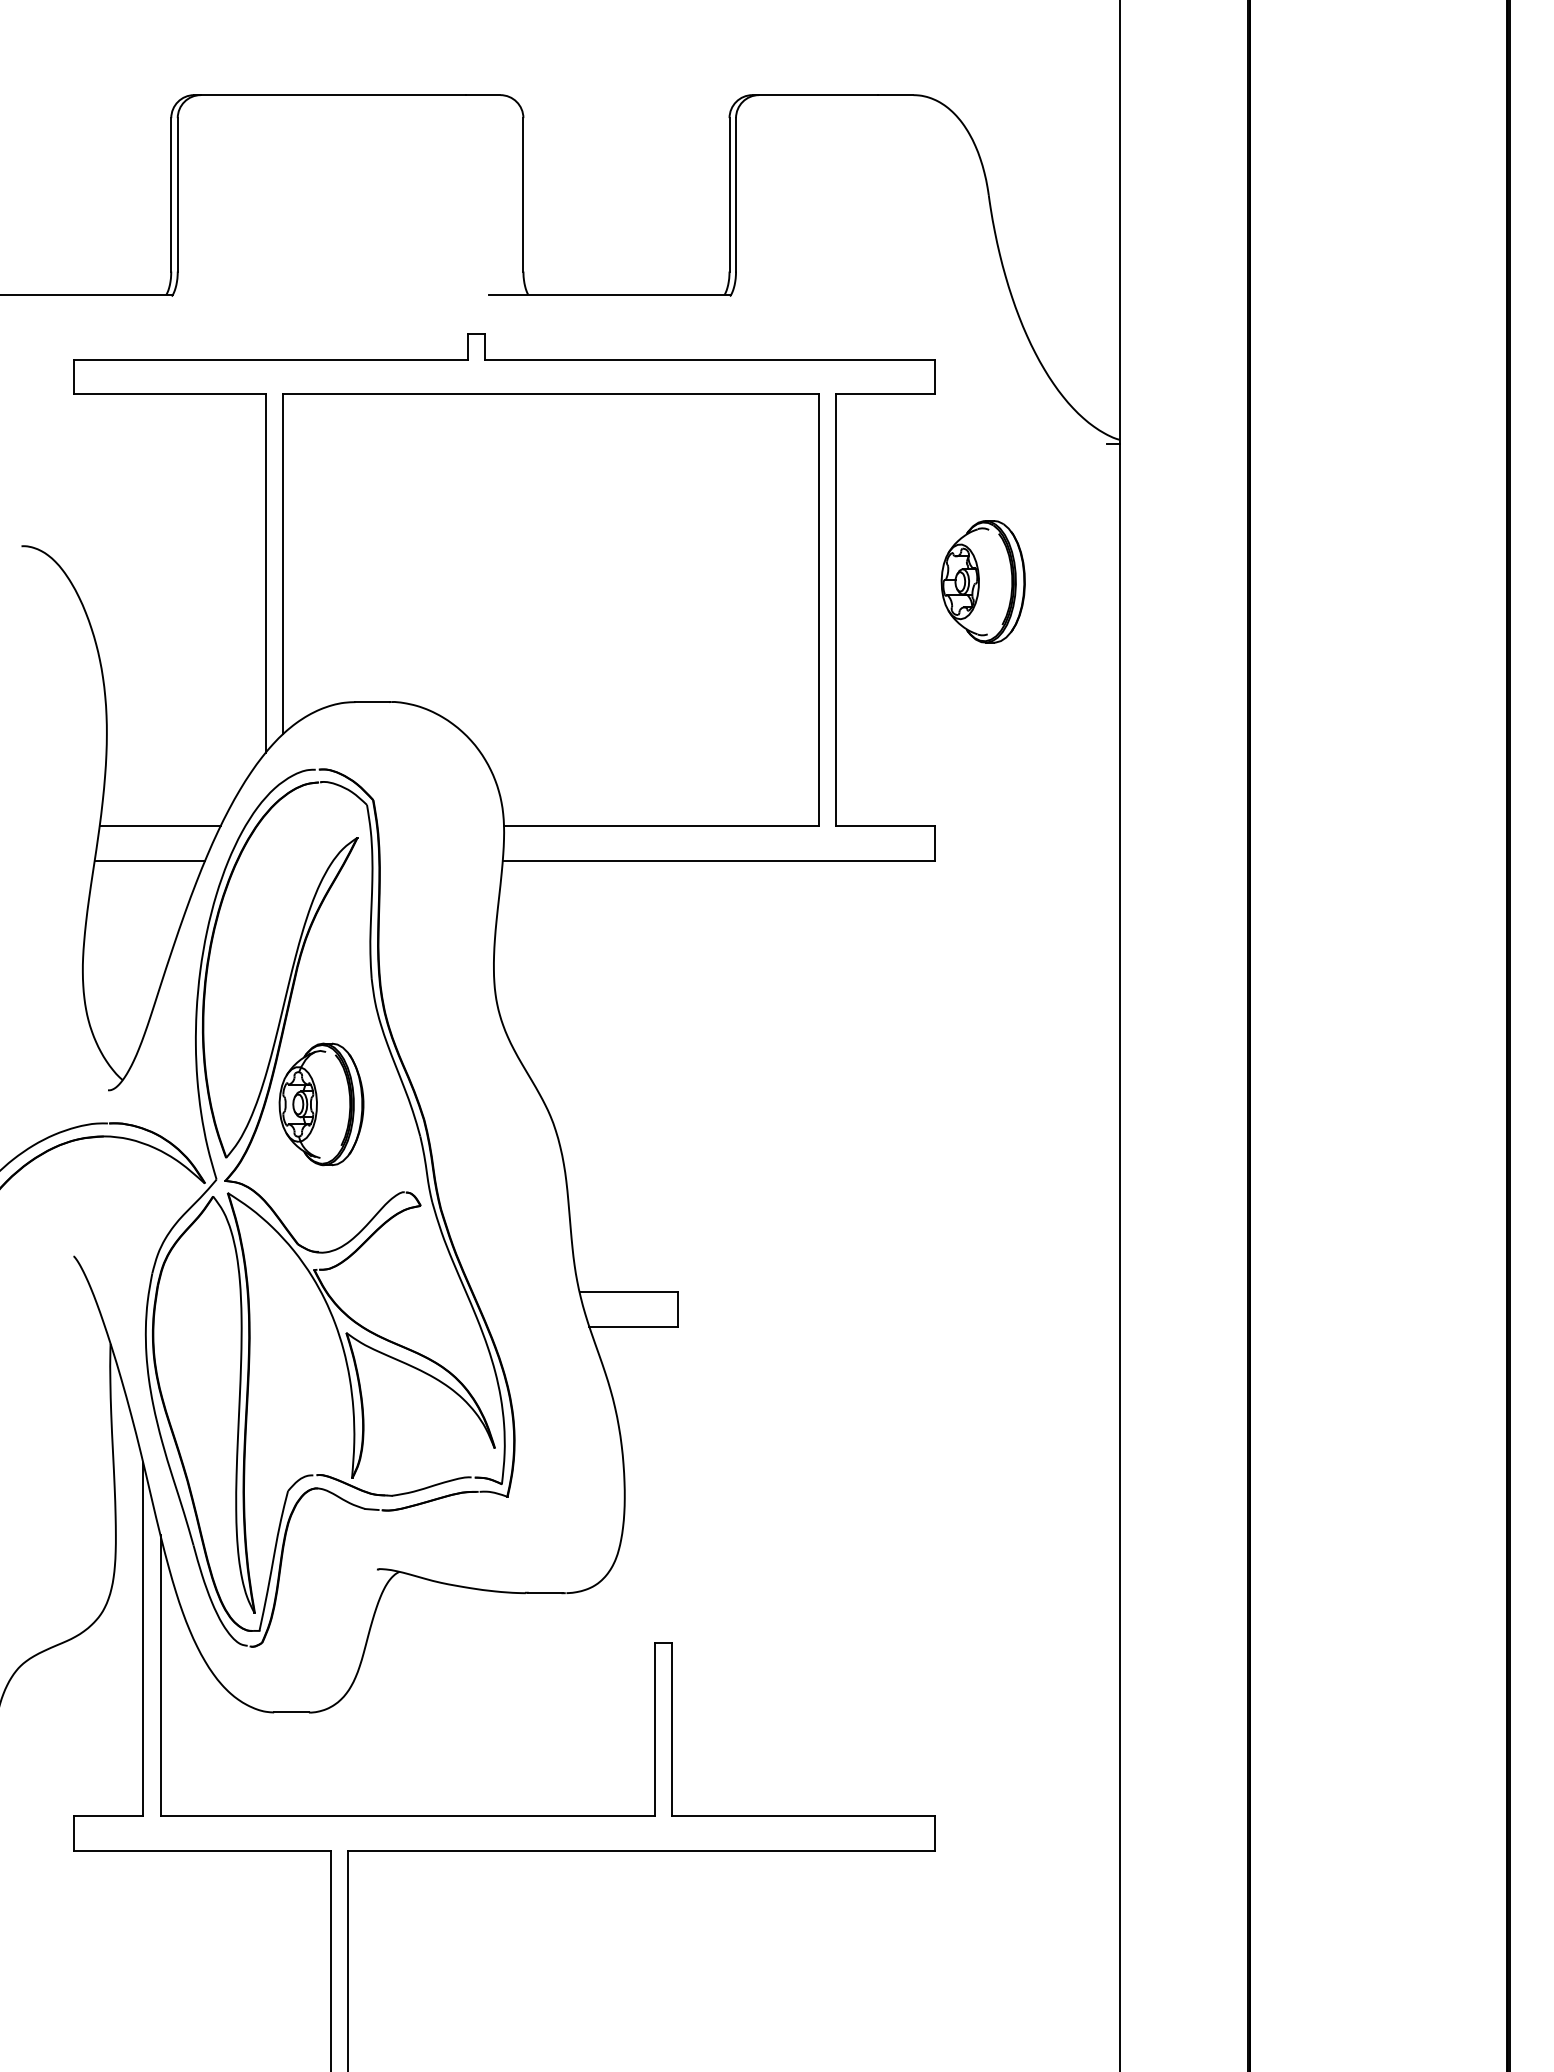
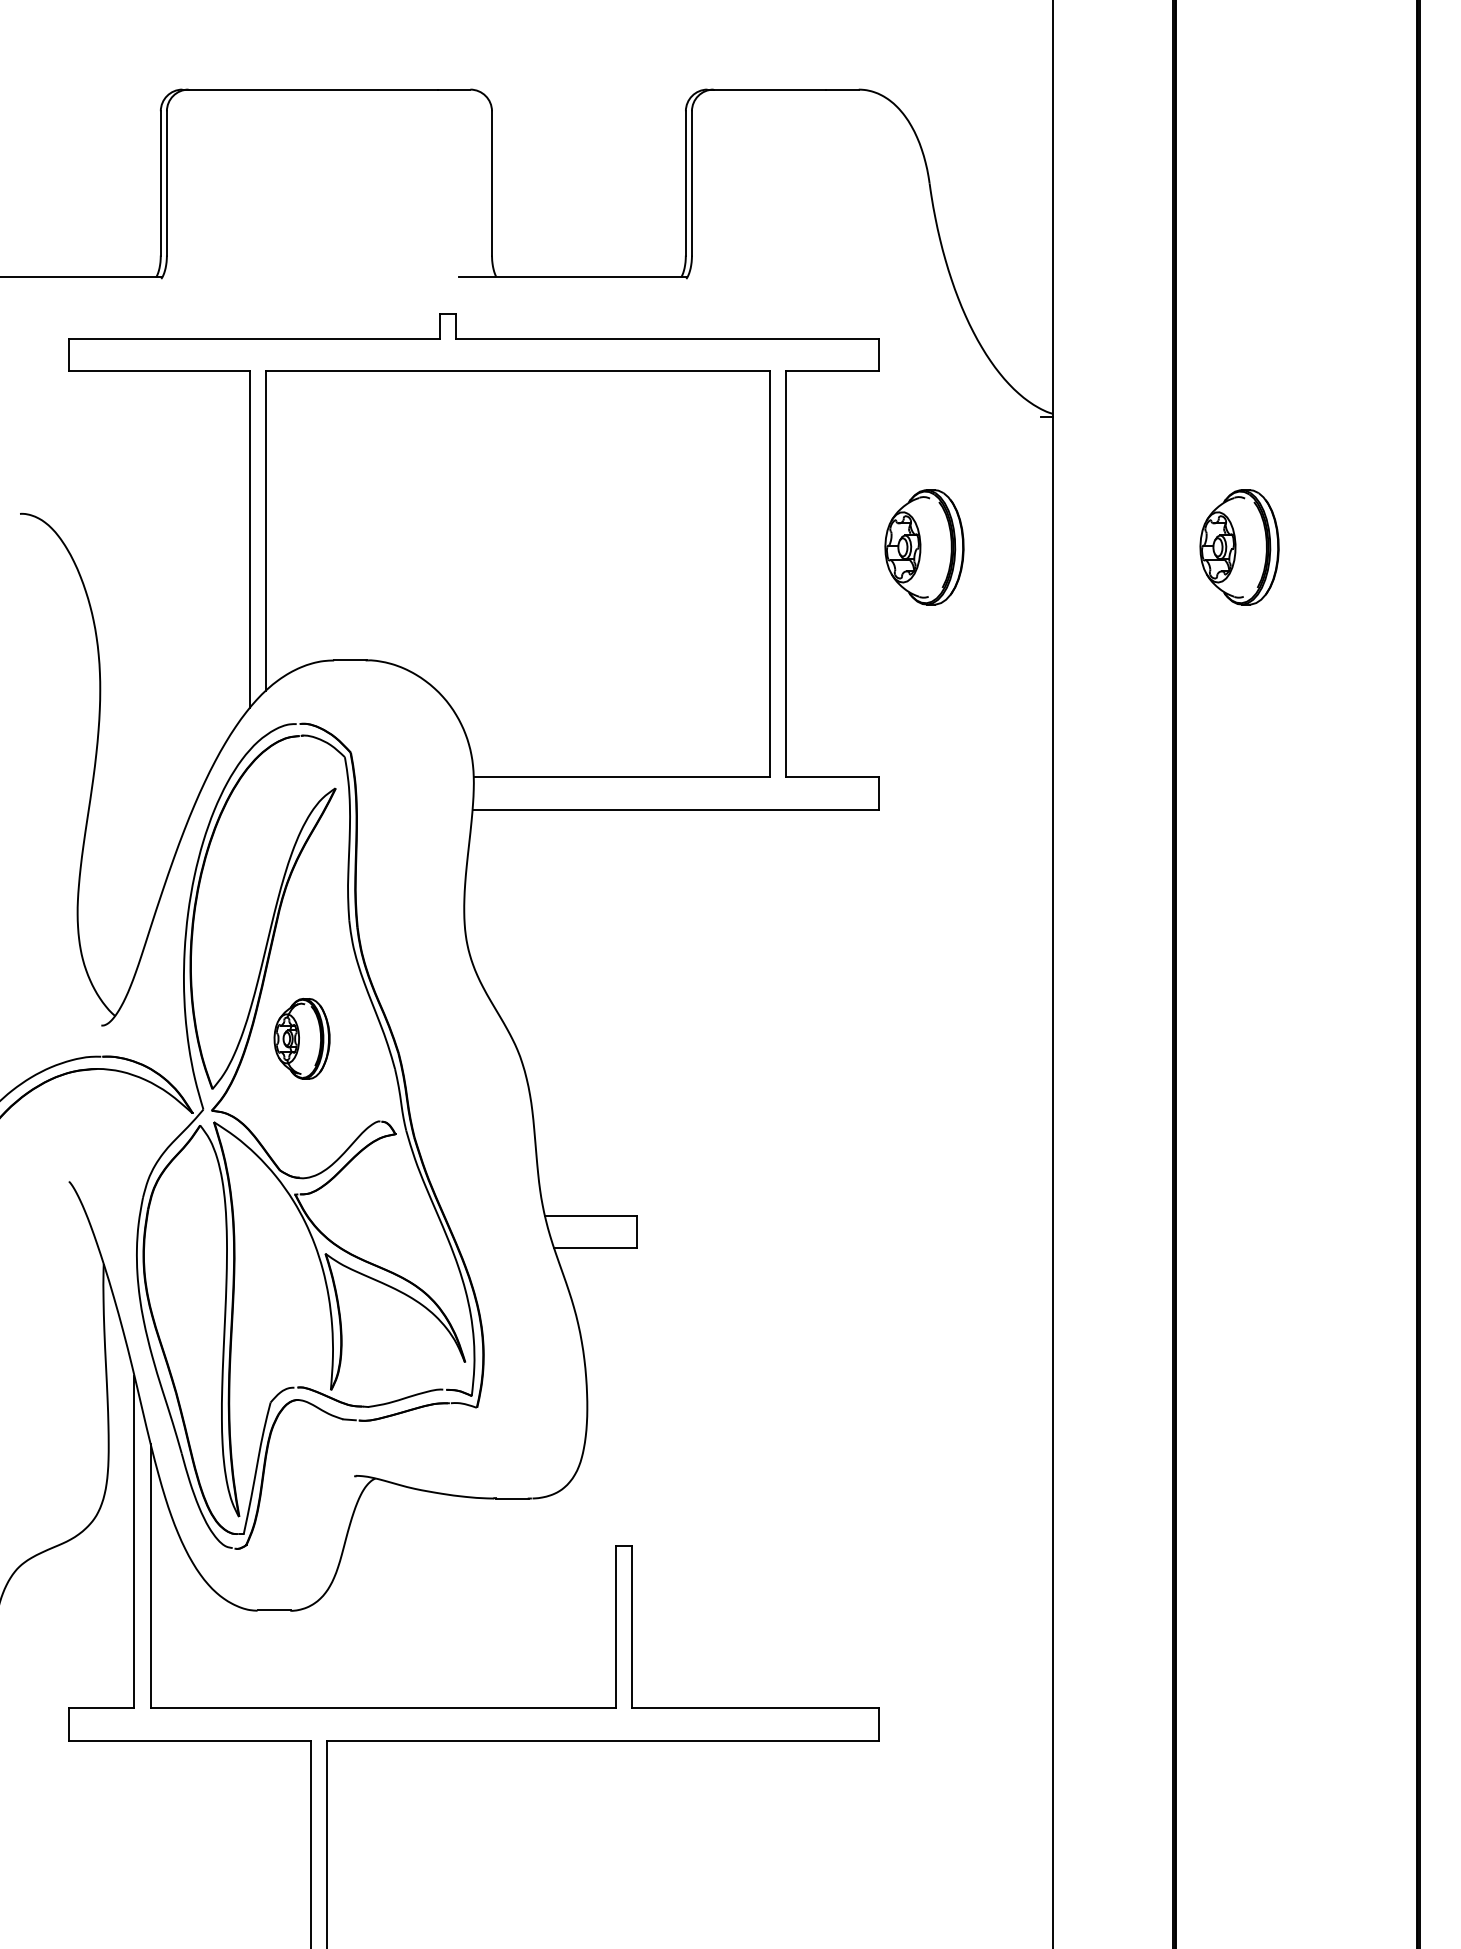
part: (1317, 581) -> (1238, 547), added
line: (159, 826) -> (149, 777), removed
line: (149, 860) -> (140, 809), removed
part: (321, 1104) -> (302, 1038), size x0.7

